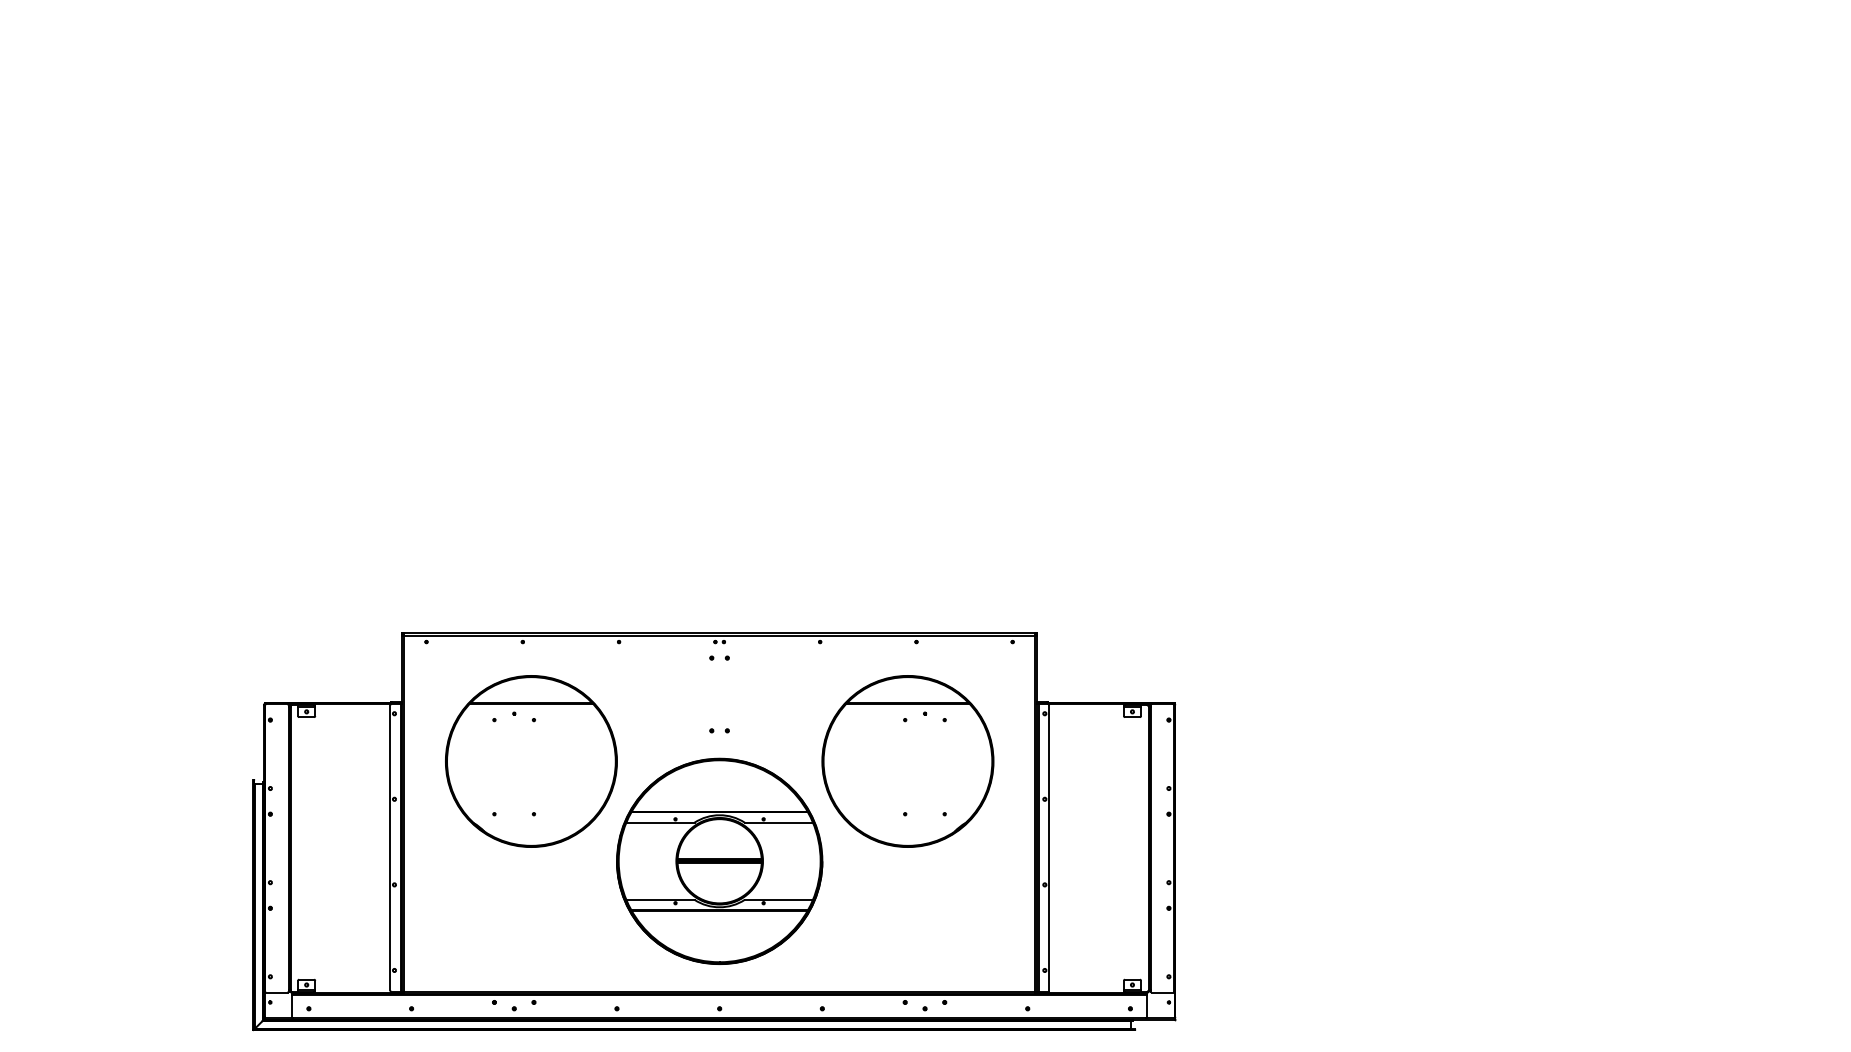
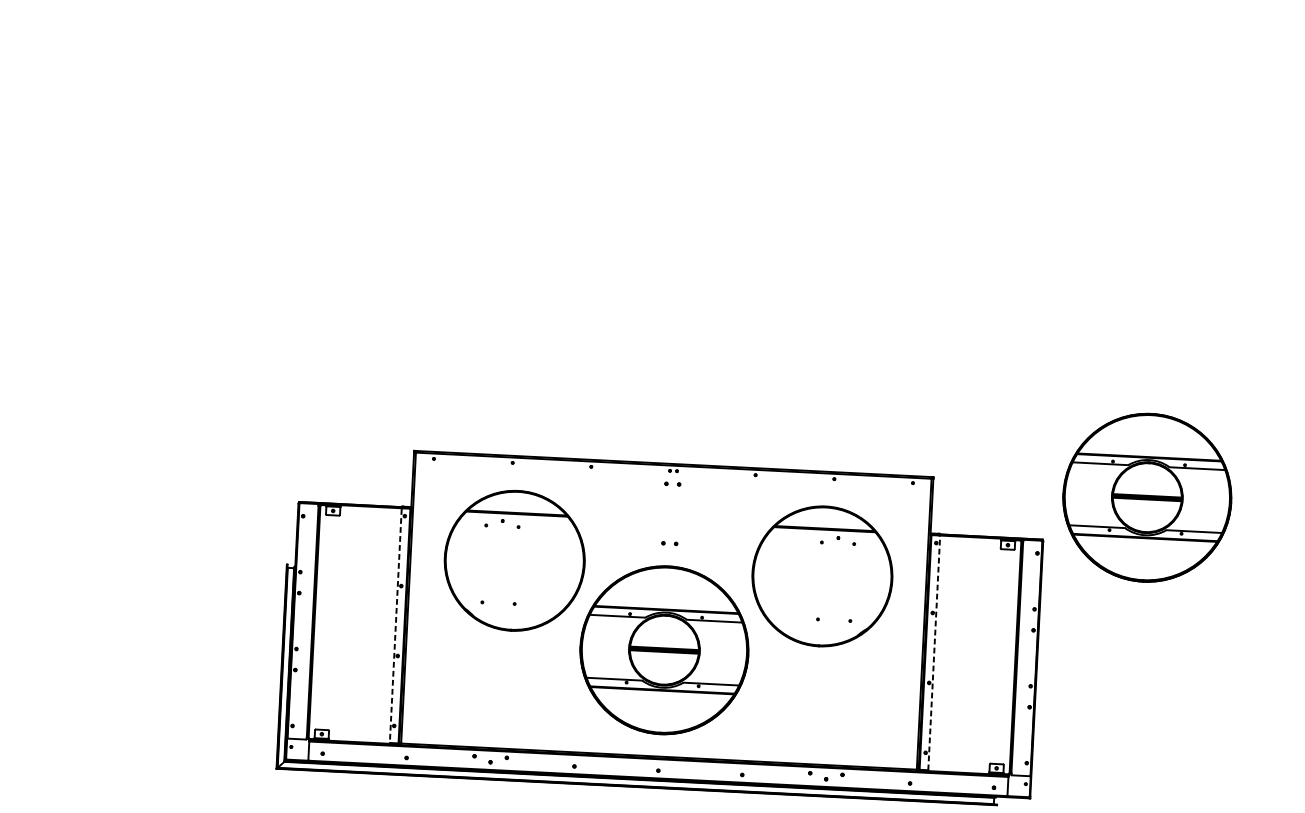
part: (1299, 644) -> (1147, 497), added
line: (390, 847) -> (396, 625), solid -> dashed
line: (1049, 847) -> (934, 652), solid -> dashed

